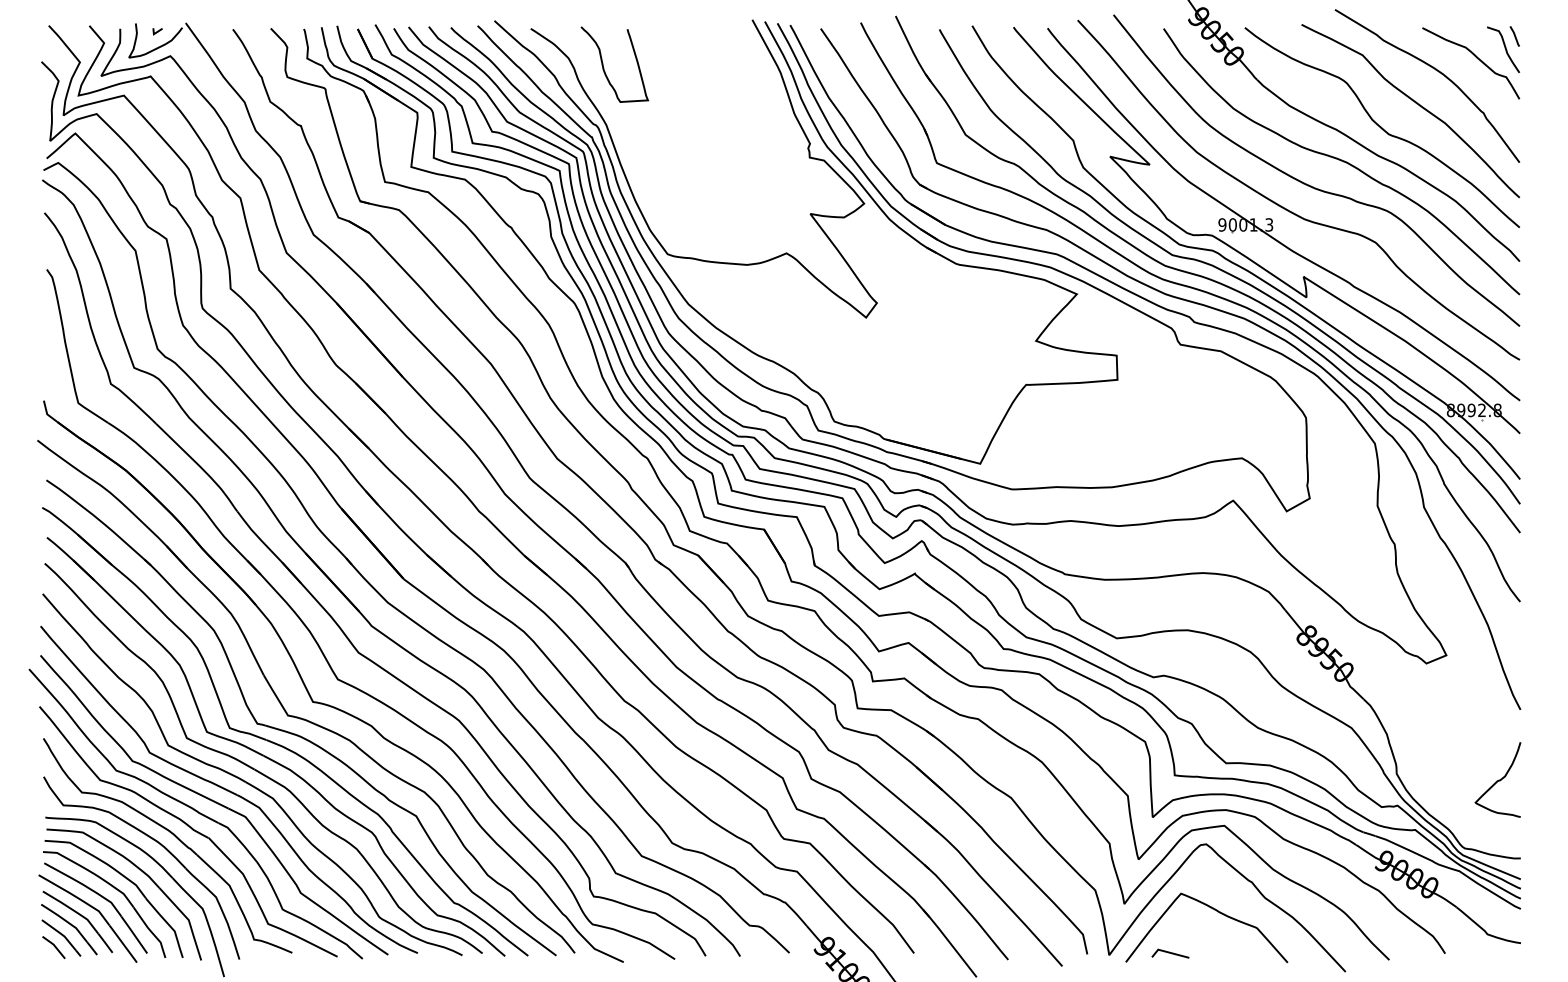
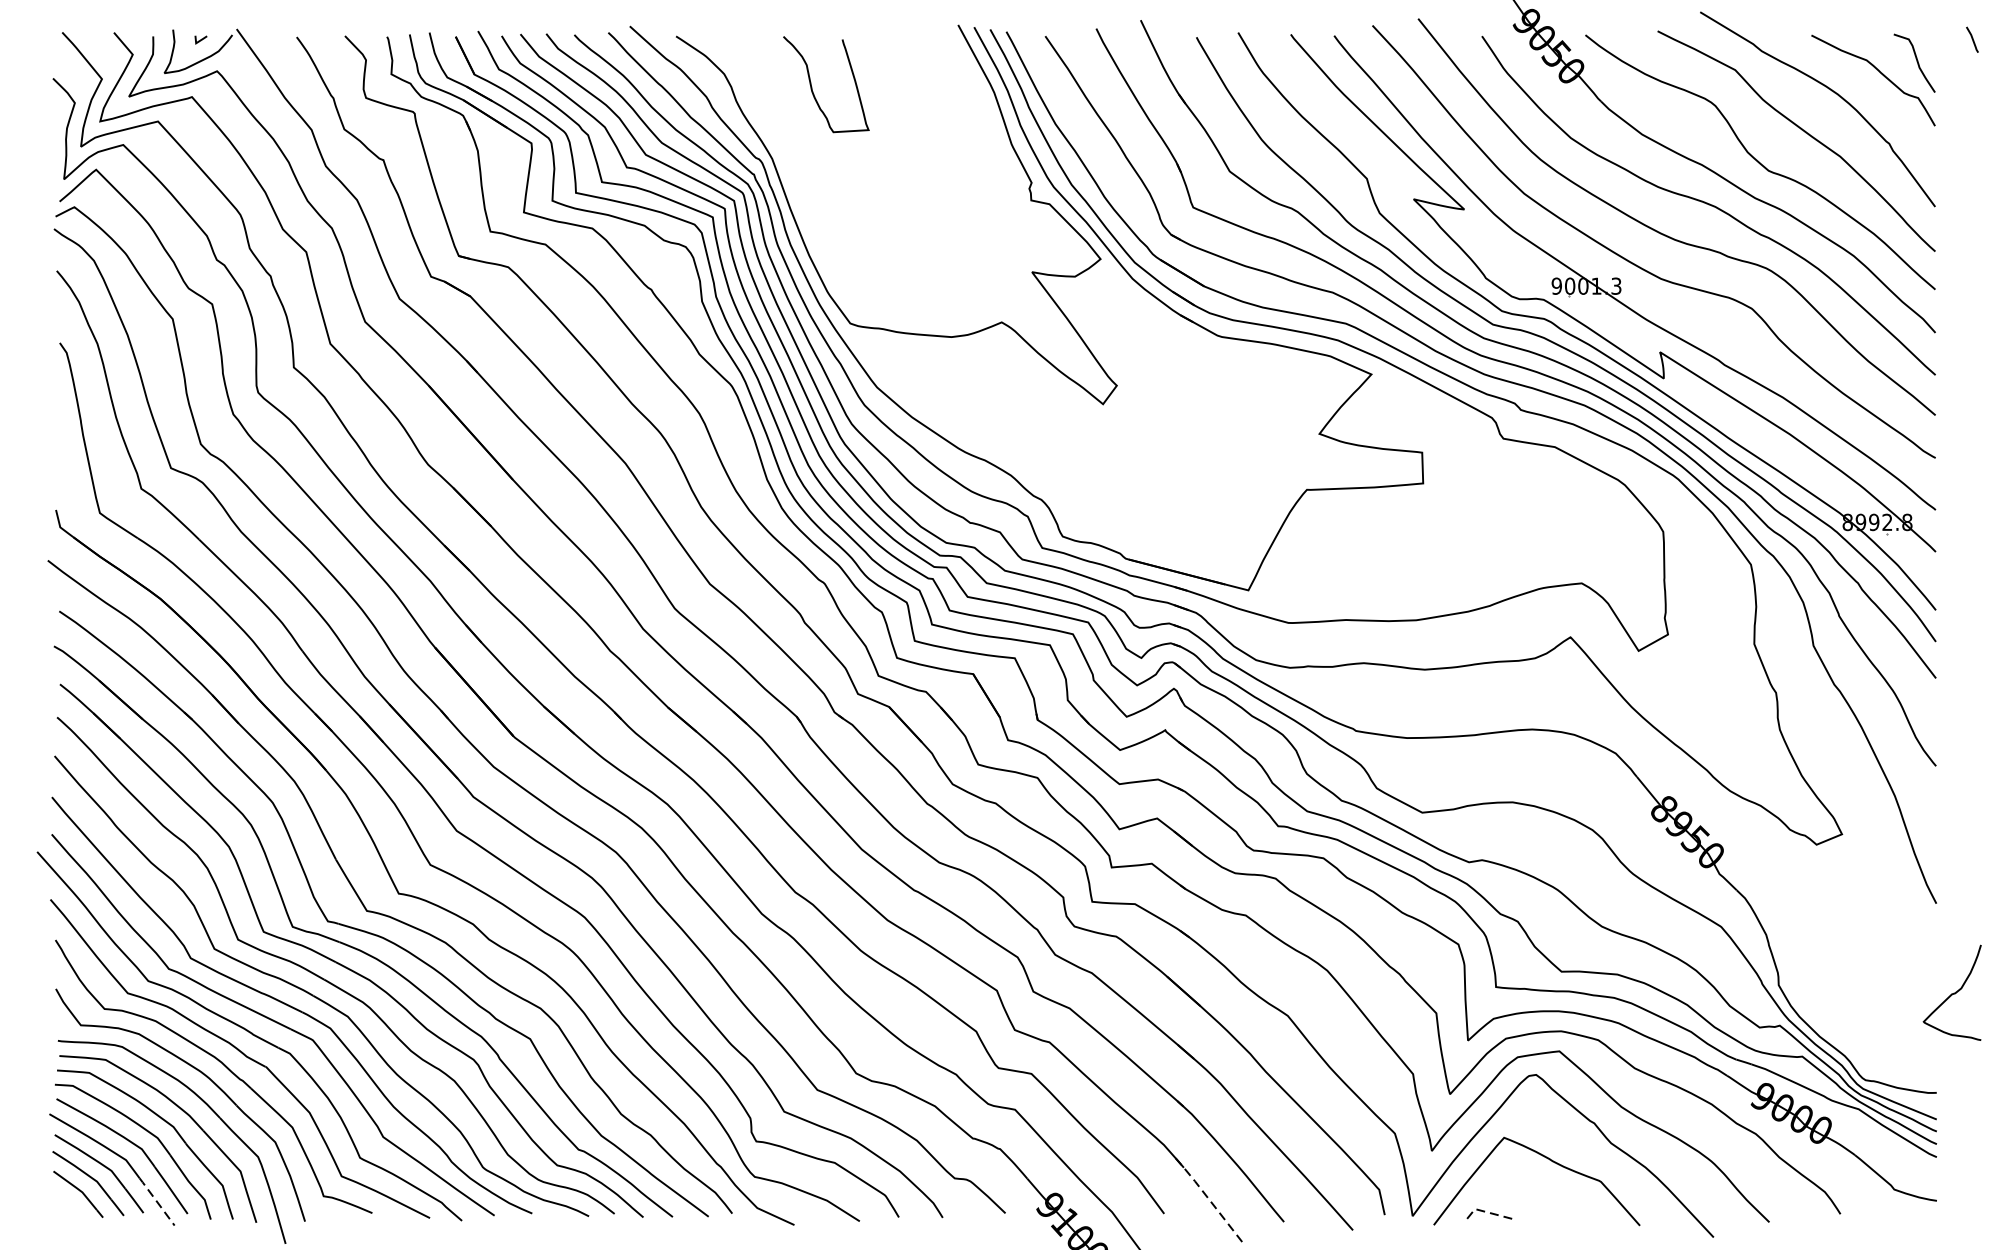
line: (1514, 36) -> (1972, 39), moved
curve: (604, 67) -> (813, 88), moved
curve: (1498, 779) -> (1952, 992), moved
line: (949, 942) -> (1209, 1199), solid -> dashed
line: (122, 943) -> (156, 1201), solid -> dashed
line: (53, 946) -> (68, 1205), removed
line: (1168, 952) -> (1488, 1212), solid -> dashed

